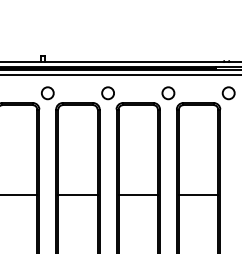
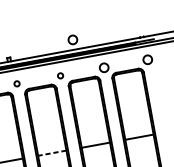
circle: (133, 48) -> (73, 40), added
circle: (47, 93) -> (16, 84), size x0.6
circle: (107, 93) -> (60, 76), size x0.6
line: (77, 194) -> (51, 153), solid -> dashed

